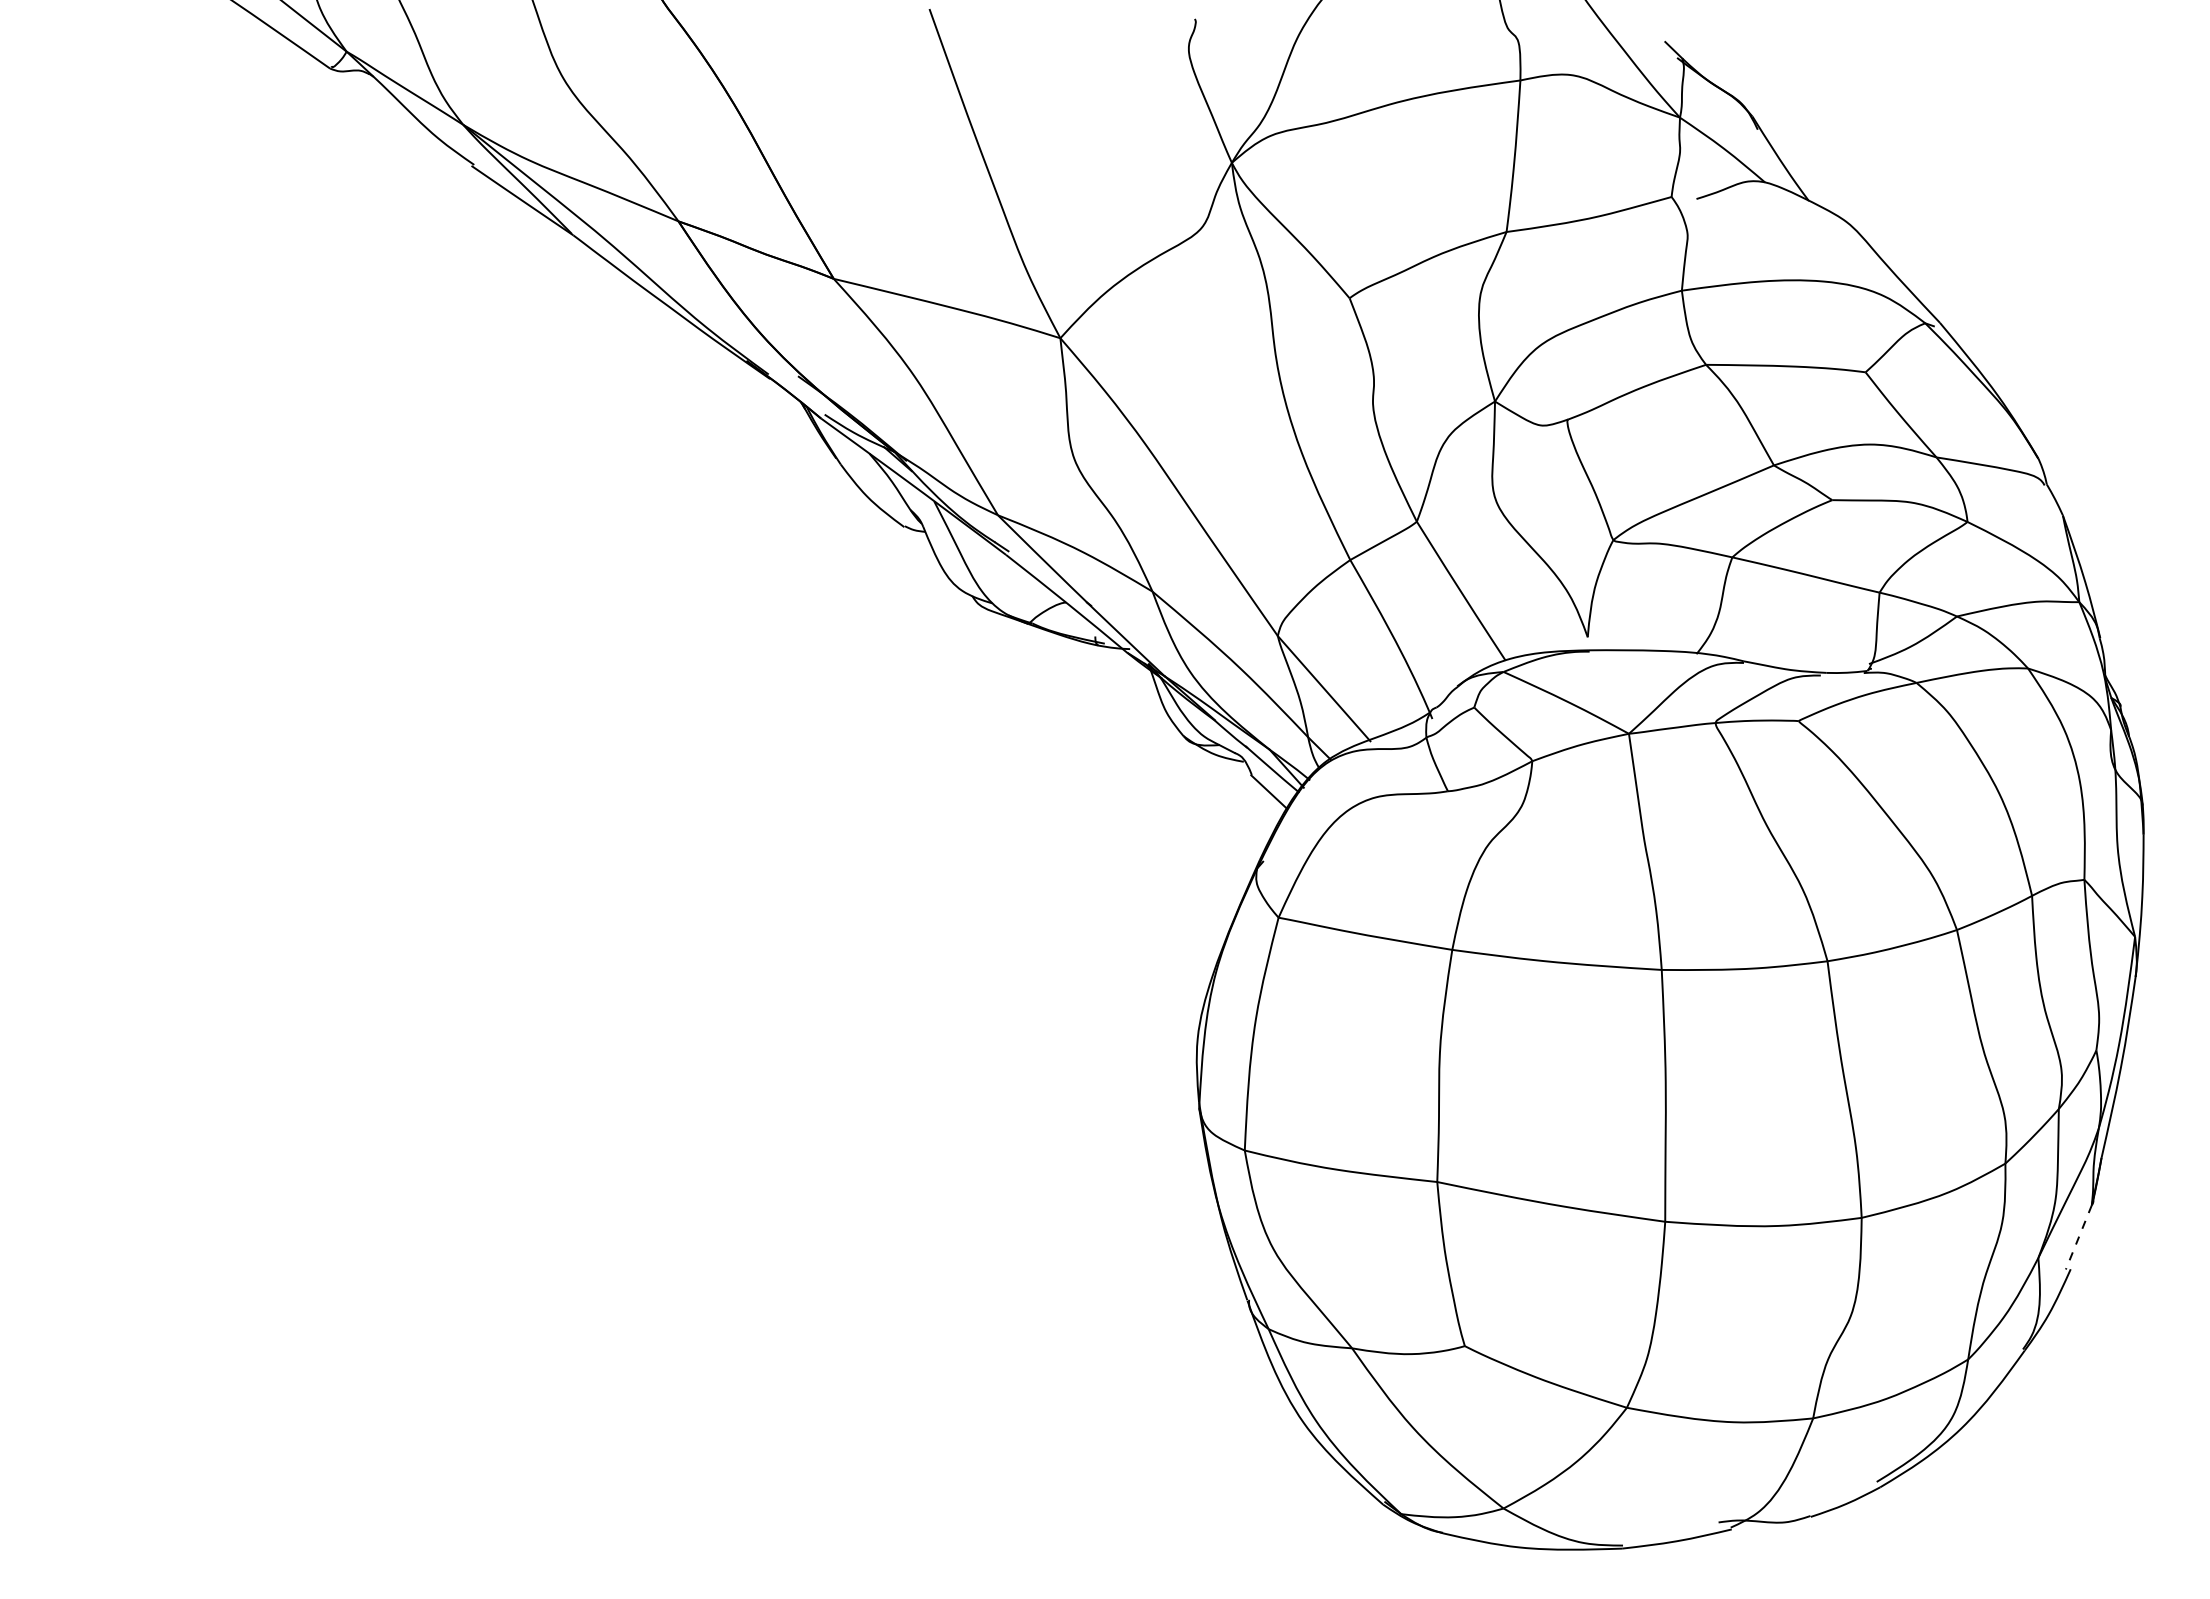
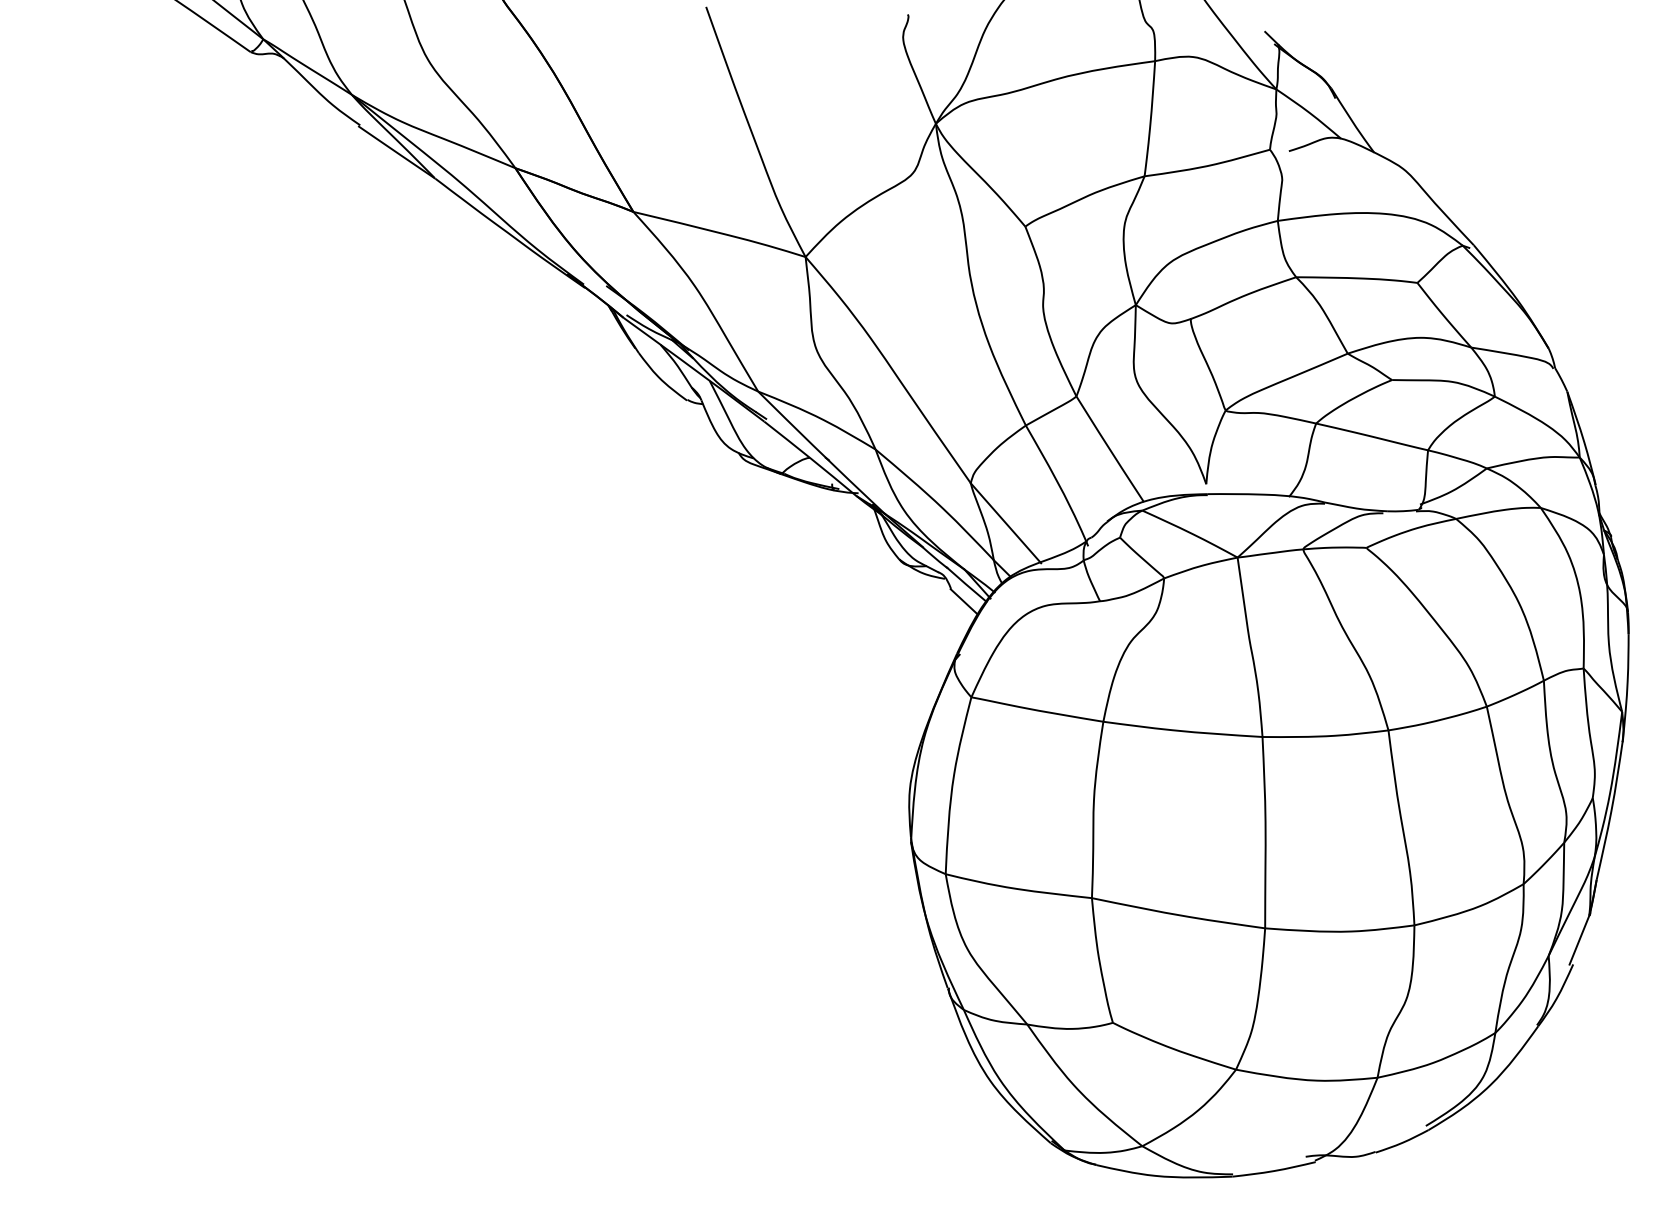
line: (2078, 1237) -> (1579, 940), dashed -> solid

